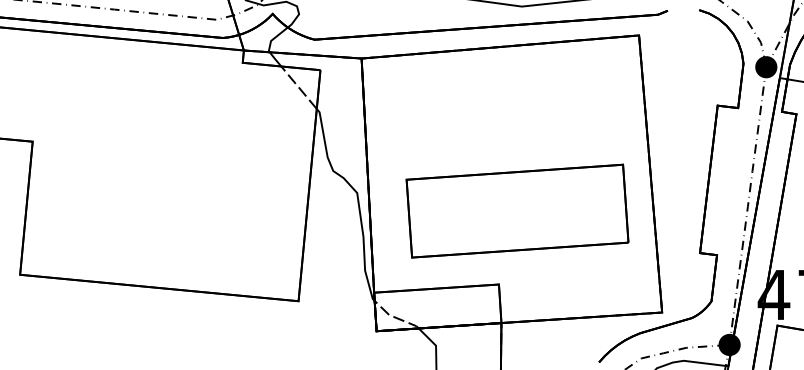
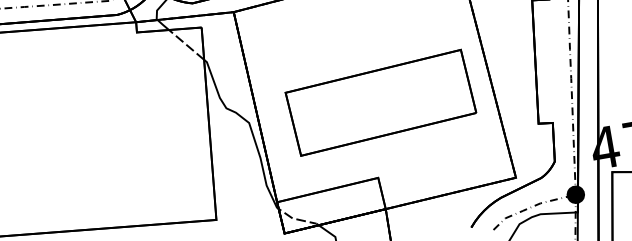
part: (517, 210) -> (380, 102), moved

